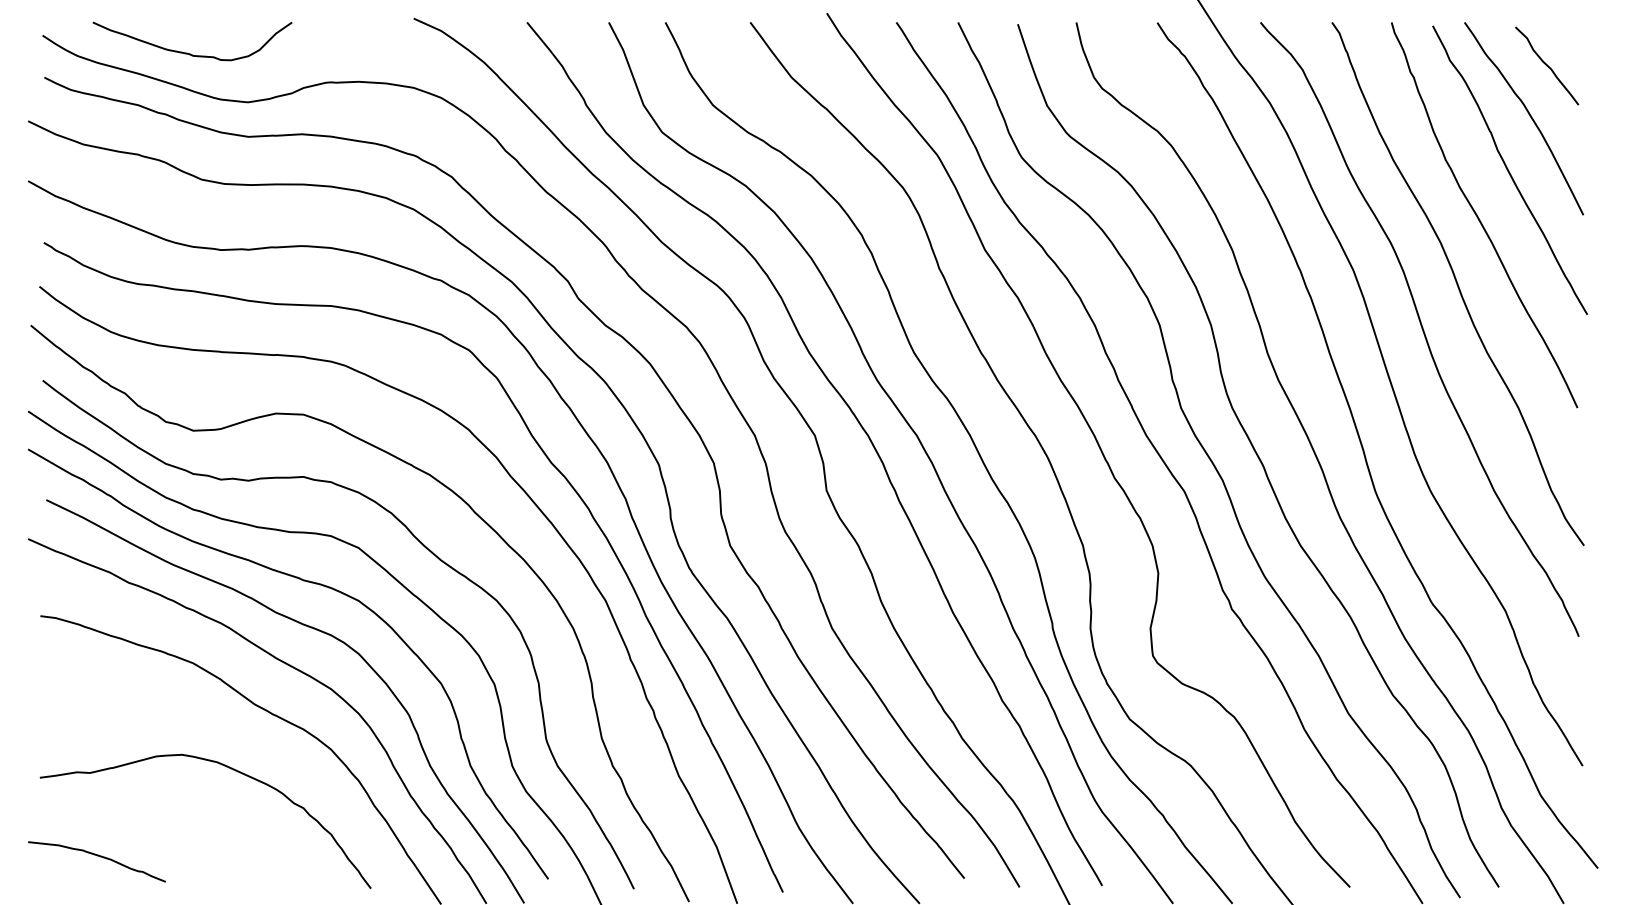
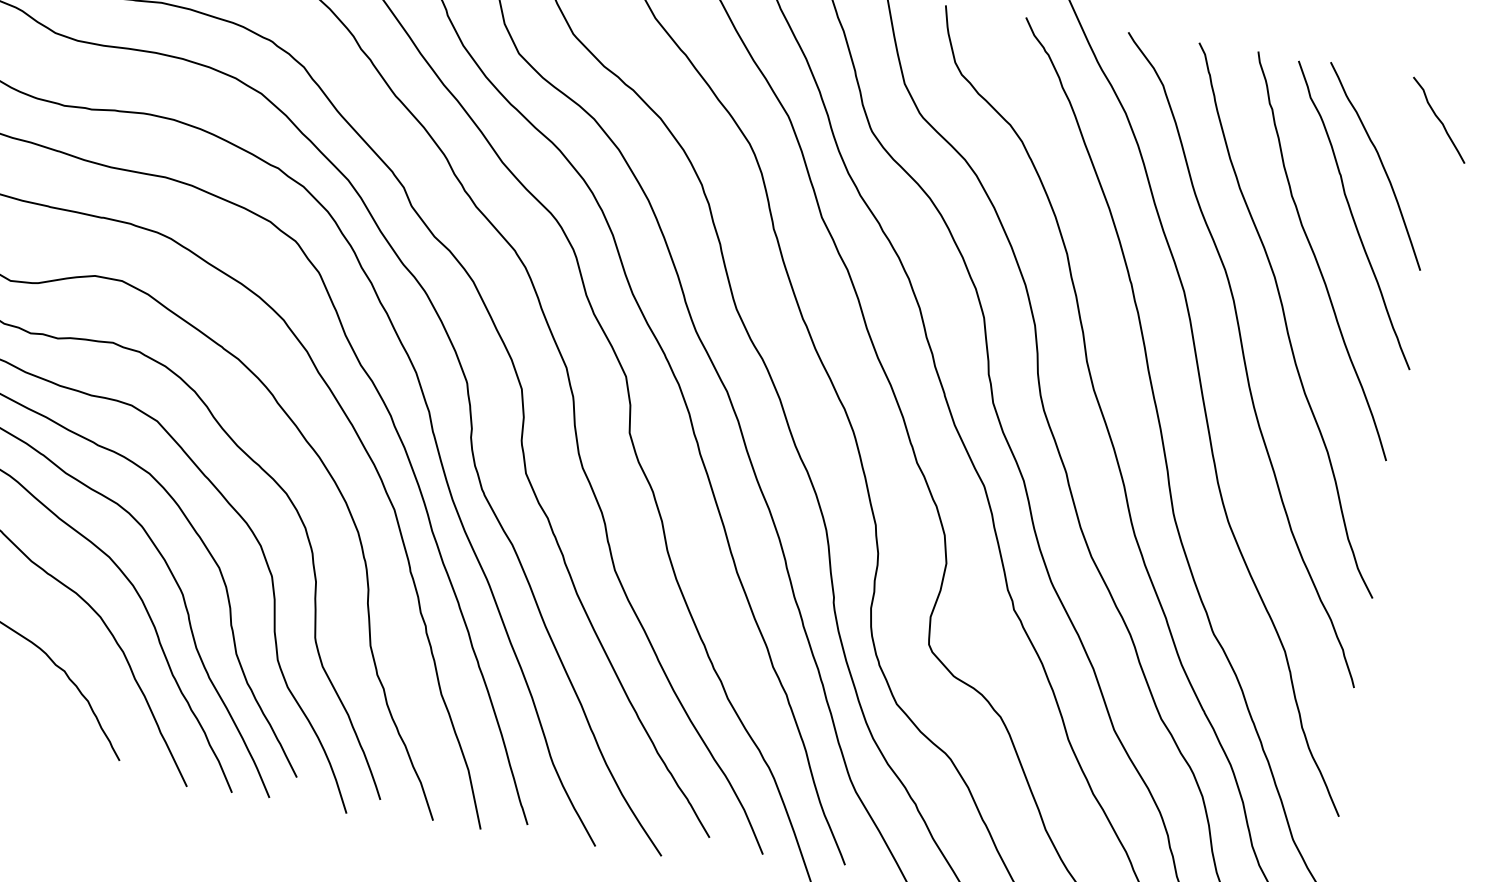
curve: (1547, 65) -> (1439, 119), moved

